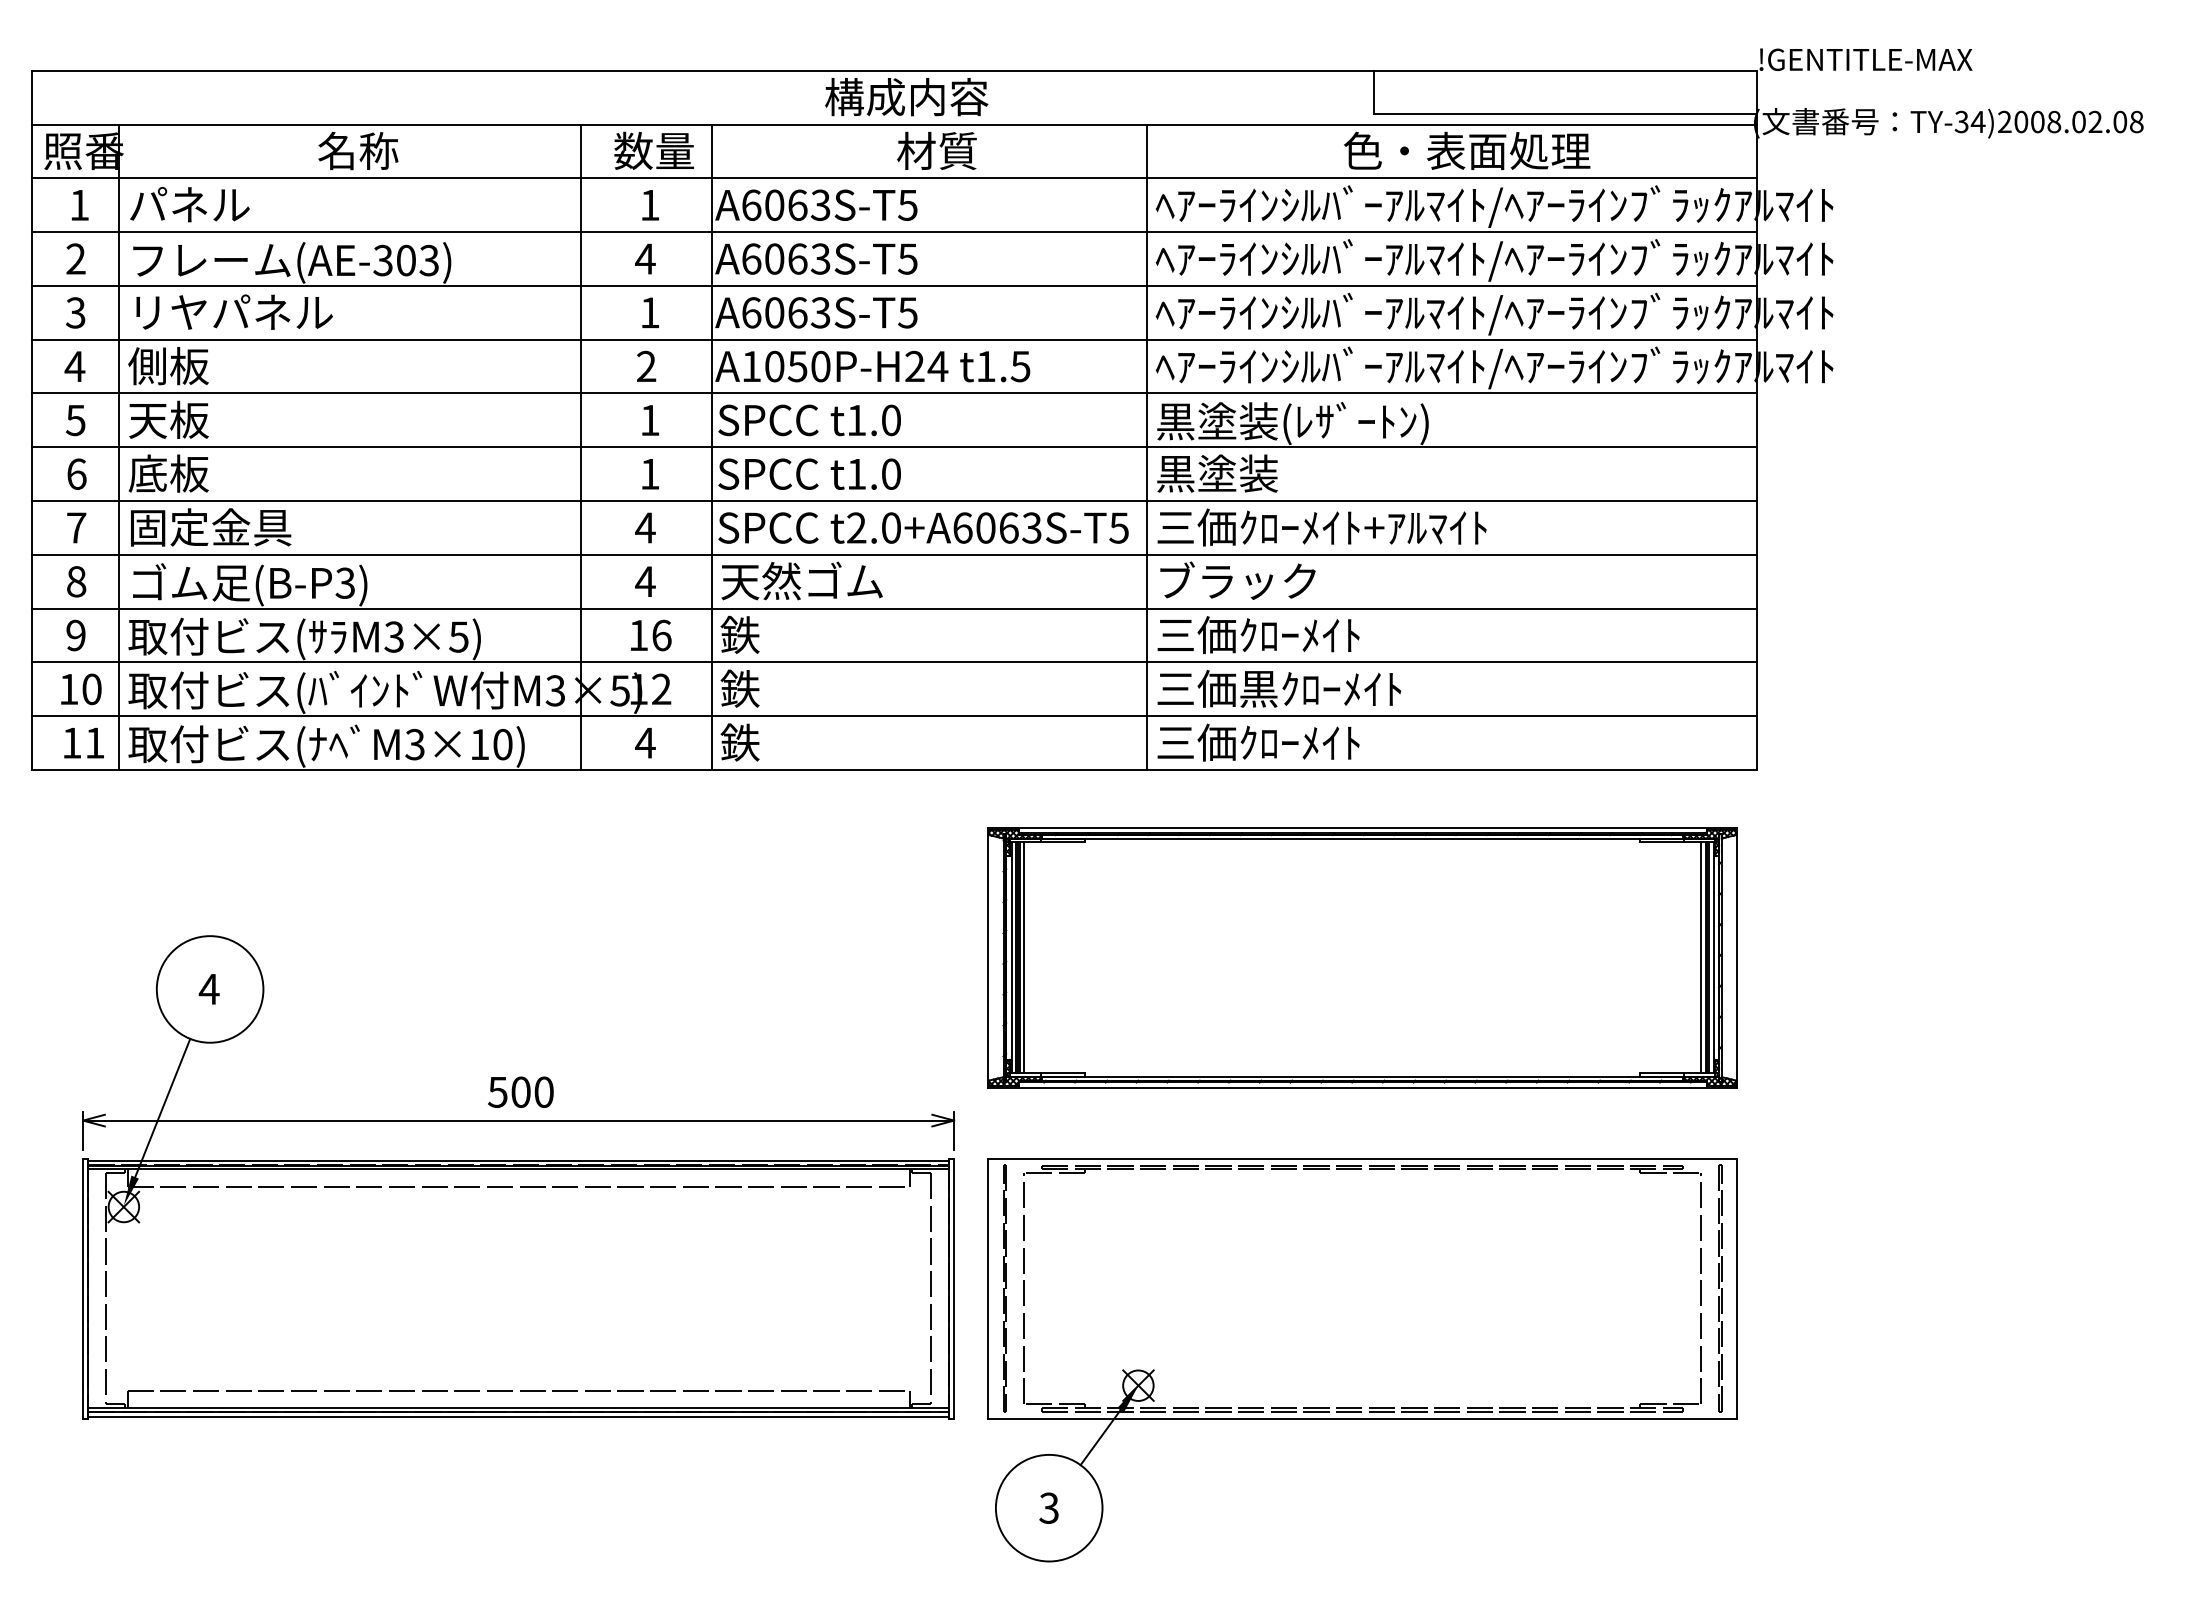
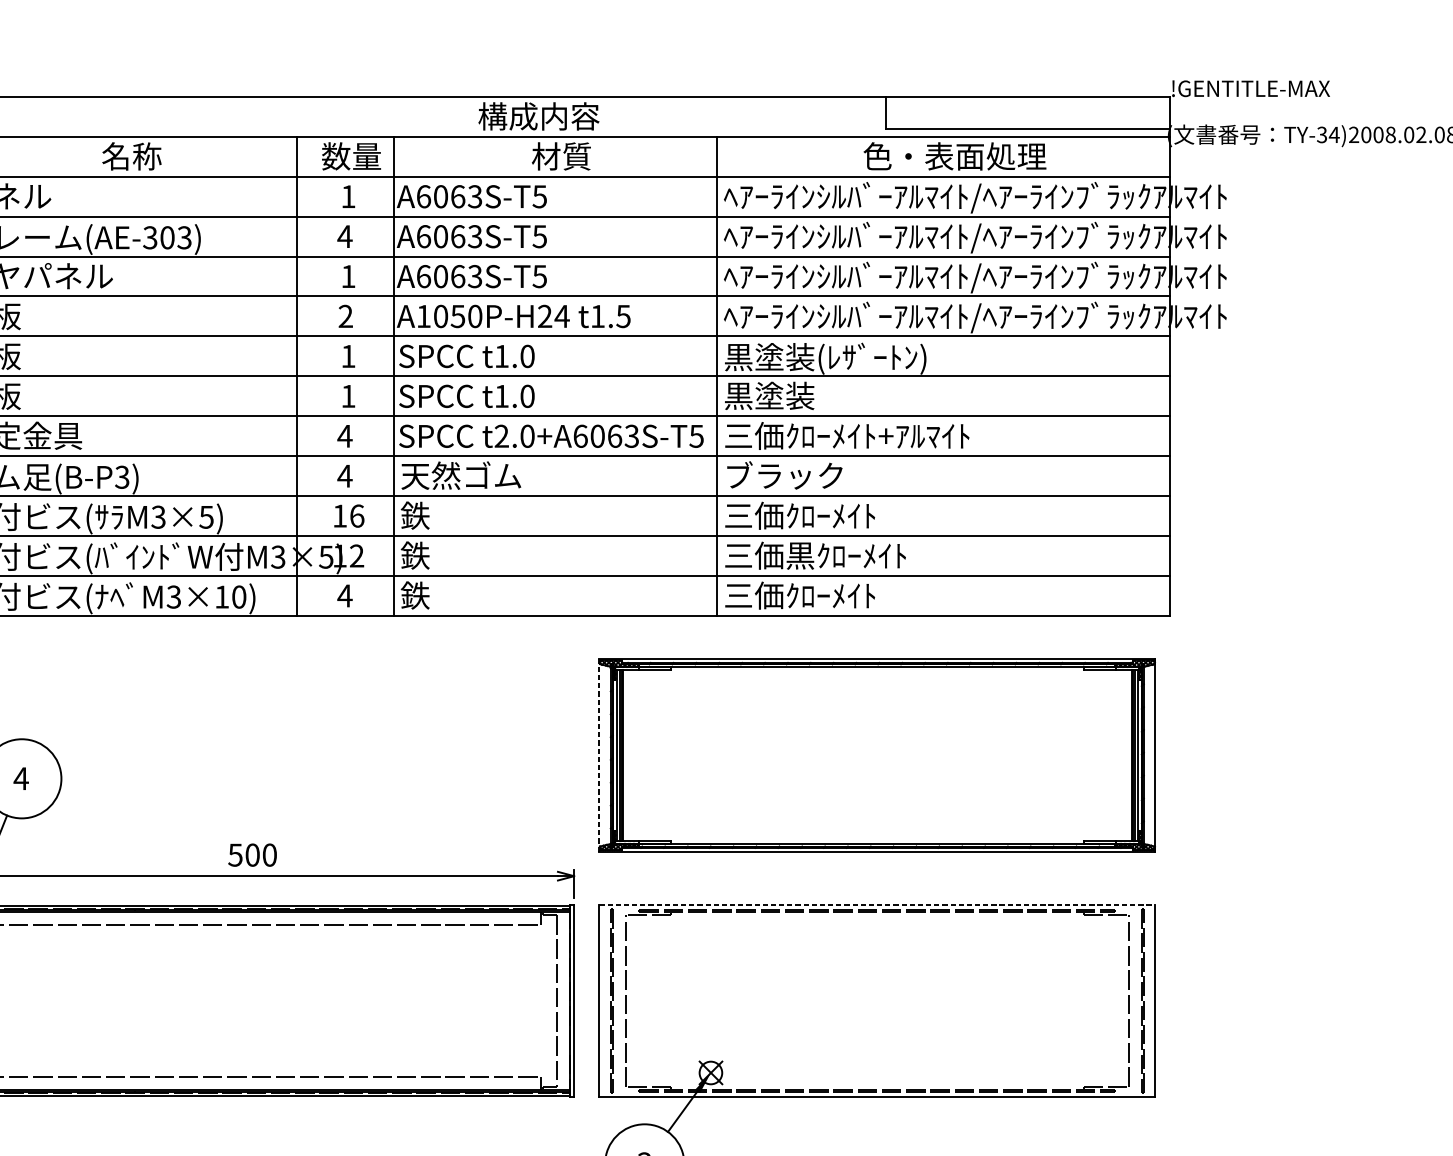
line: (988, 957) -> (599, 755), solid -> dashed
line: (1023, 957) -> (625, 755), removed
line: (1701, 957) -> (1128, 755), removed
line: (1362, 1158) -> (877, 904), solid -> dashed

